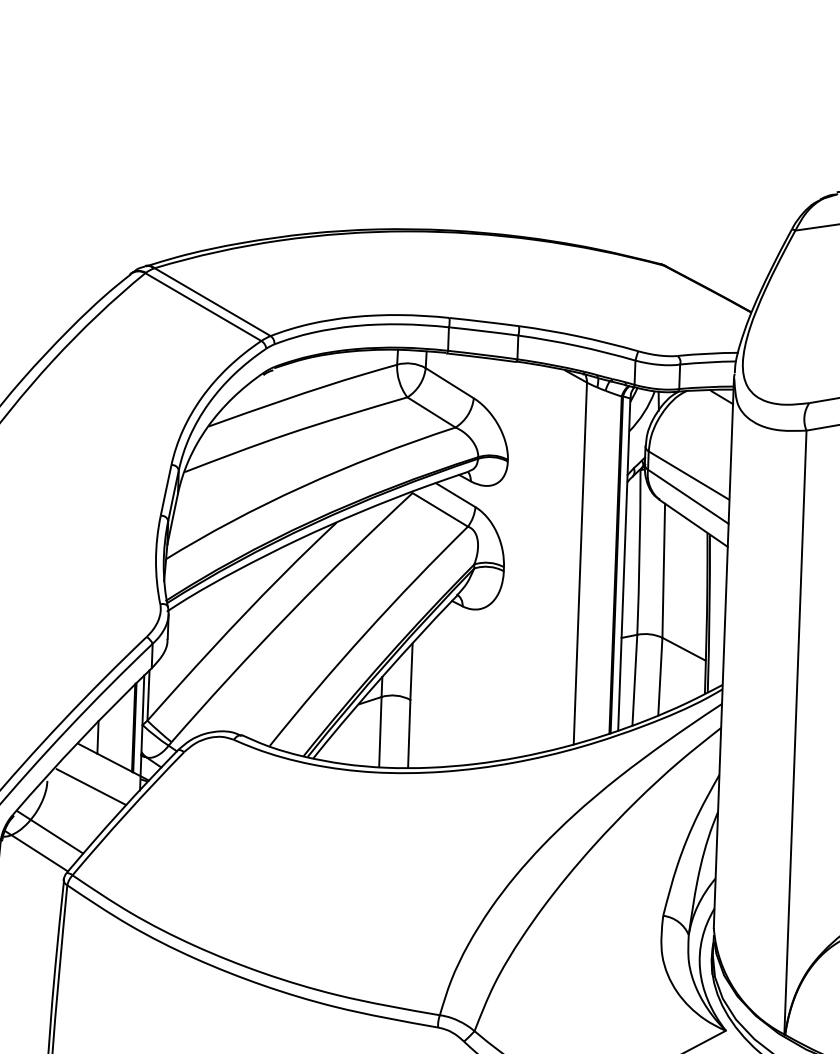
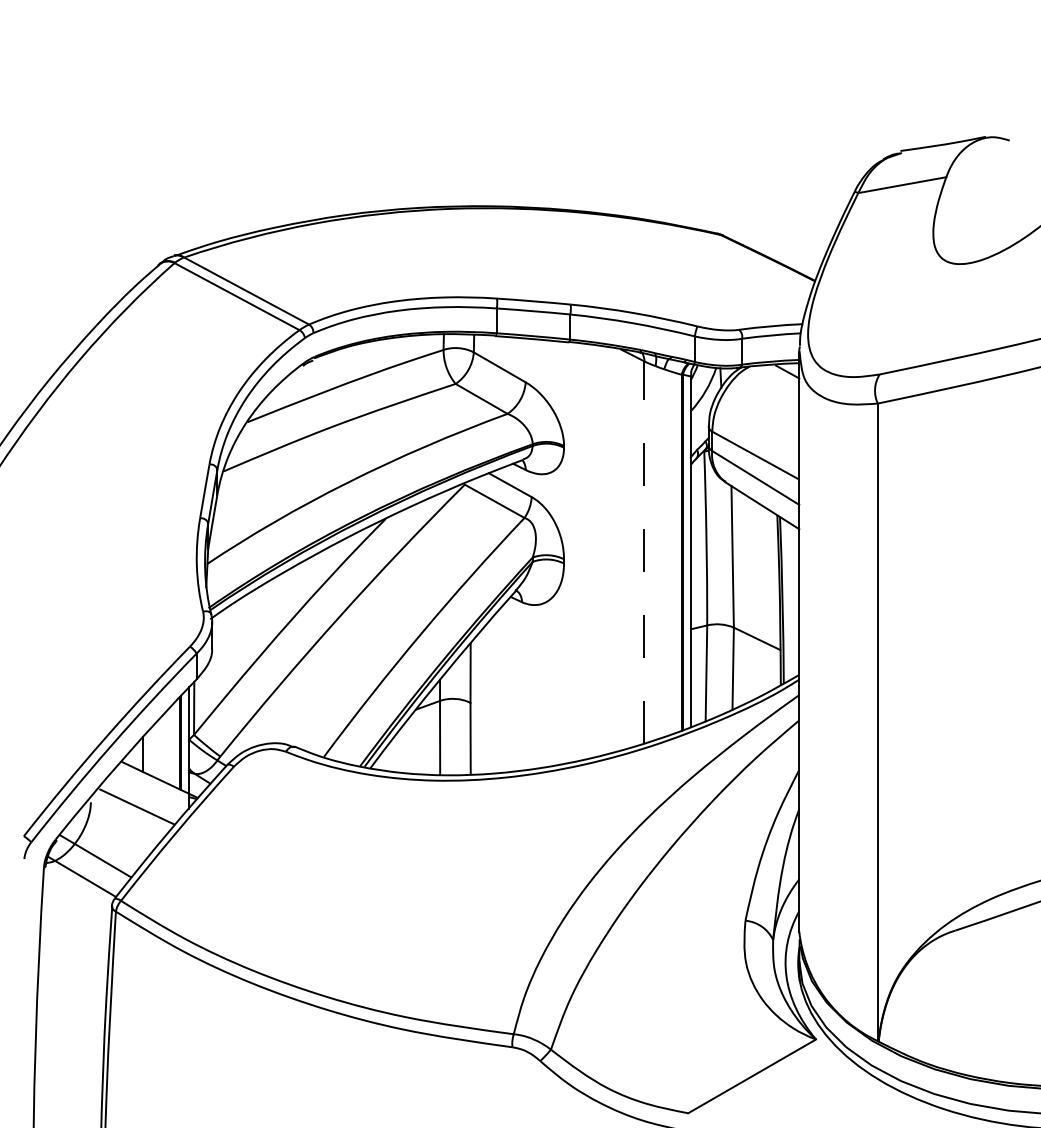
line: (580, 563) -> (644, 552), solid -> dashed

